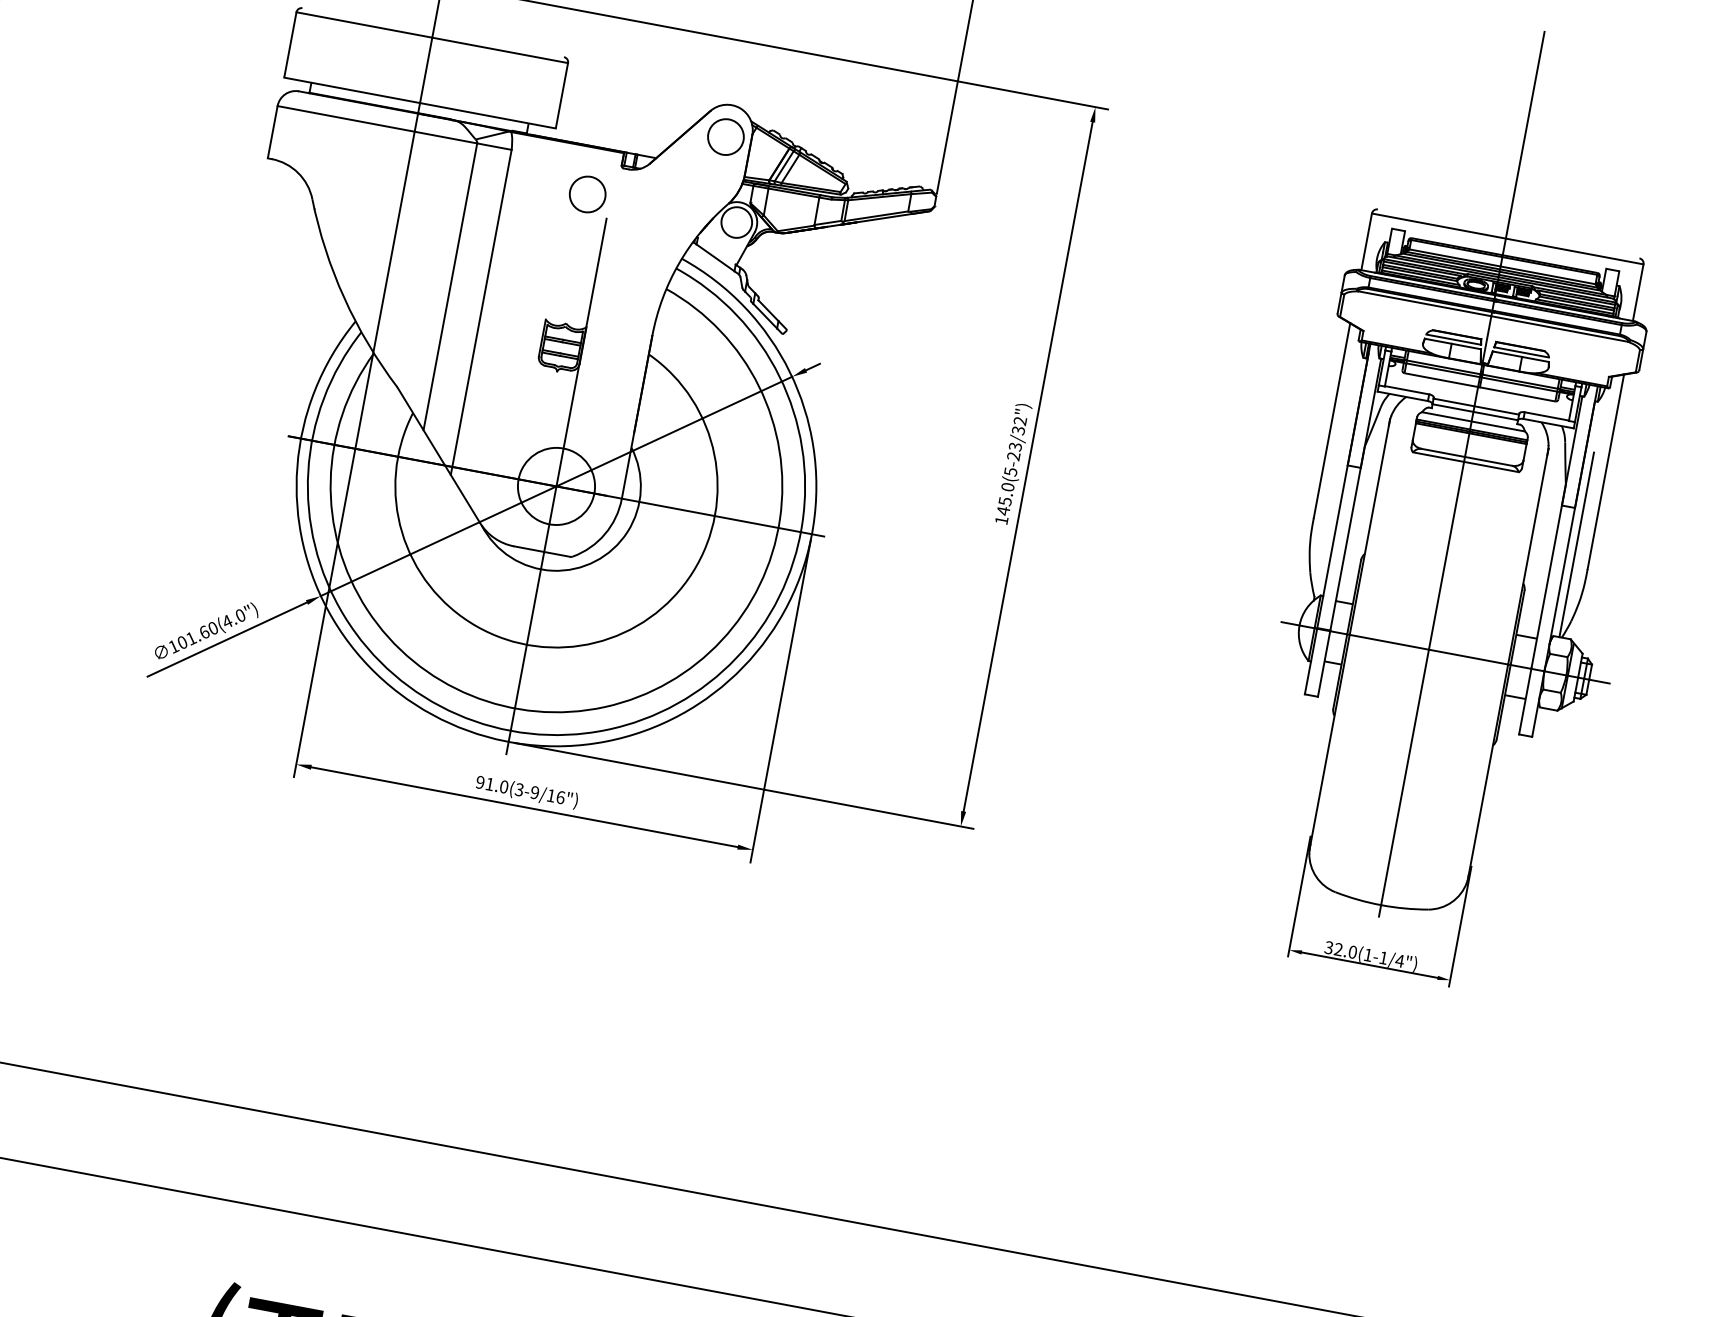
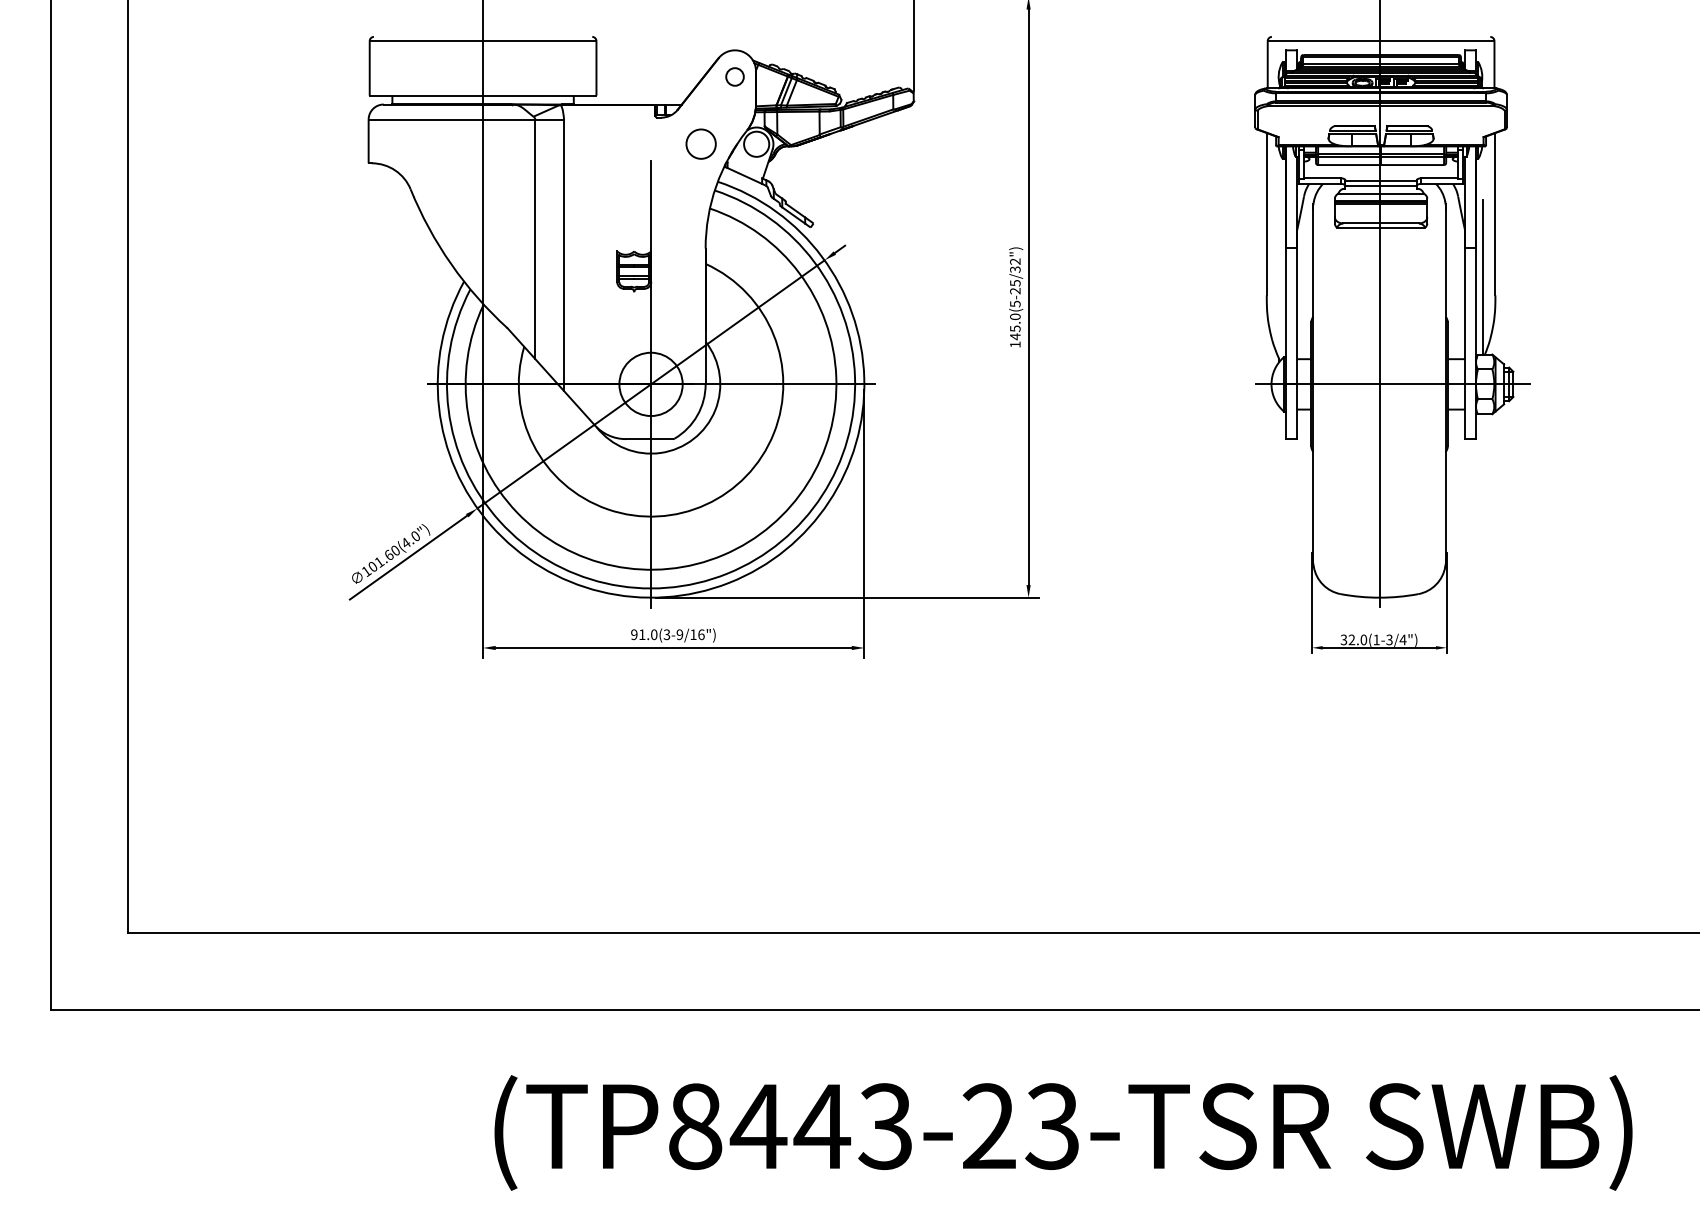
circle: (725, 136) -> (734, 76), size x0.6
circle: (587, 193) -> (700, 143), moved
text: (1014, 447) -> (1014, 283), 145.0(5-23/32") -> 145.0(5-25/32")
text: (1383, 957) -> (1389, 639), 32.0(1-1/4") -> 32.0(1-3/4")

